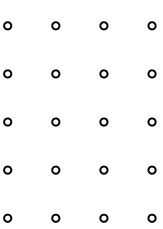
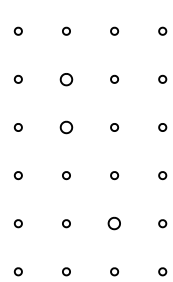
part: (55, 24) -> (66, 78), size x1.6
part: (55, 73) -> (66, 127), size x1.6
part: (103, 169) -> (114, 223), size x1.6

